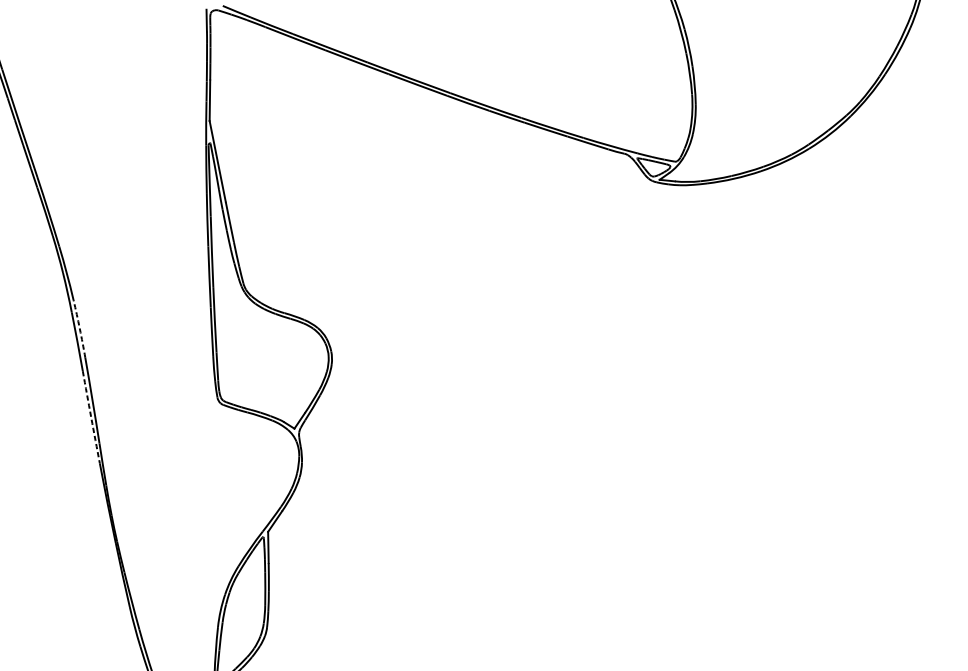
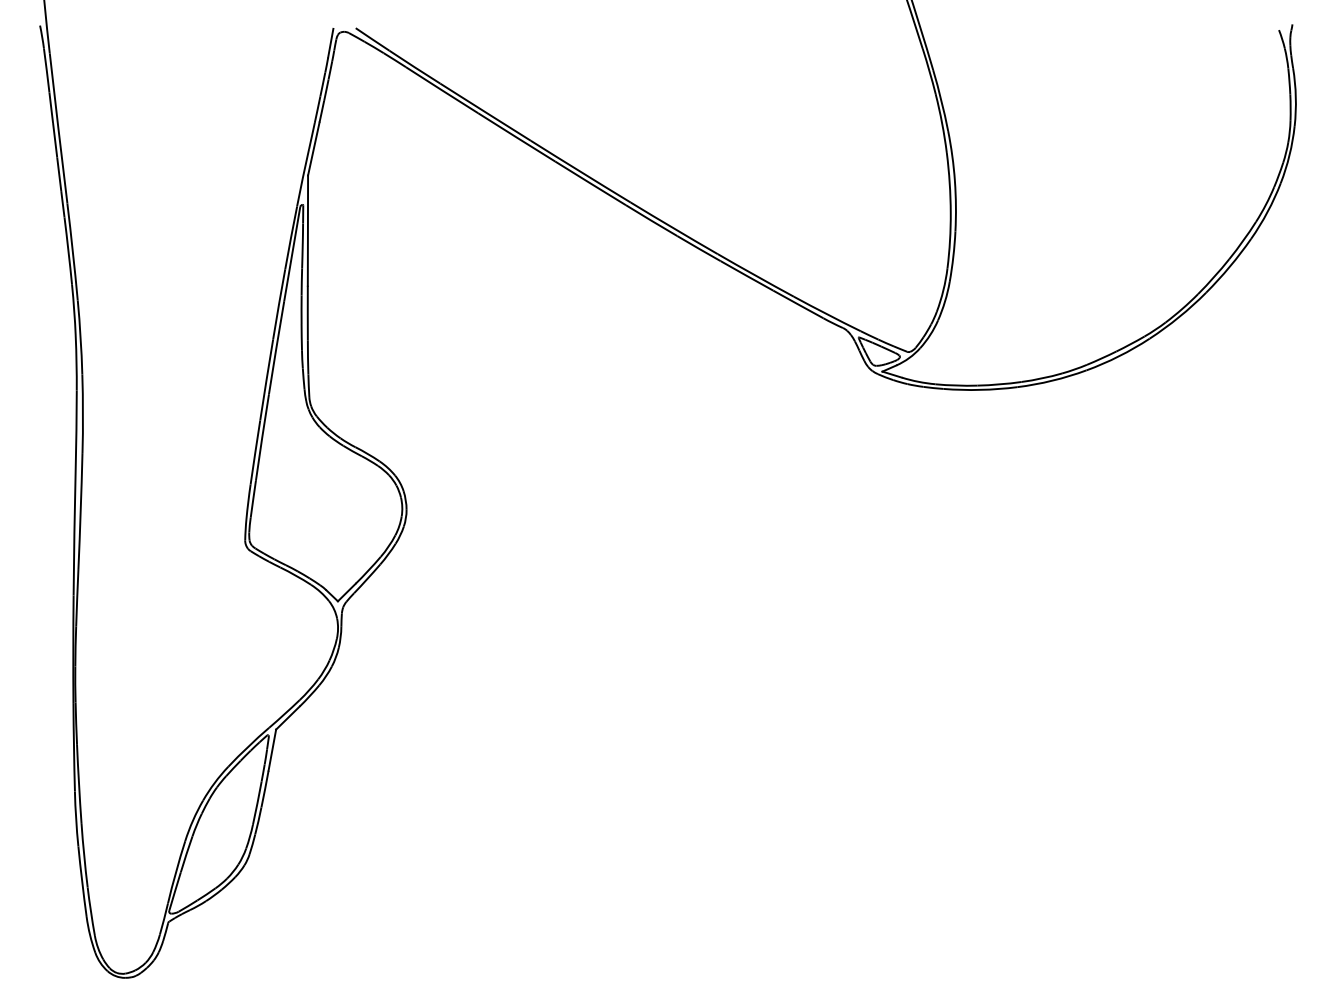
arc: (79, 328) -> (82, 413), dashed -> solid
arc: (91, 417) -> (74, 532), dashed -> solid

